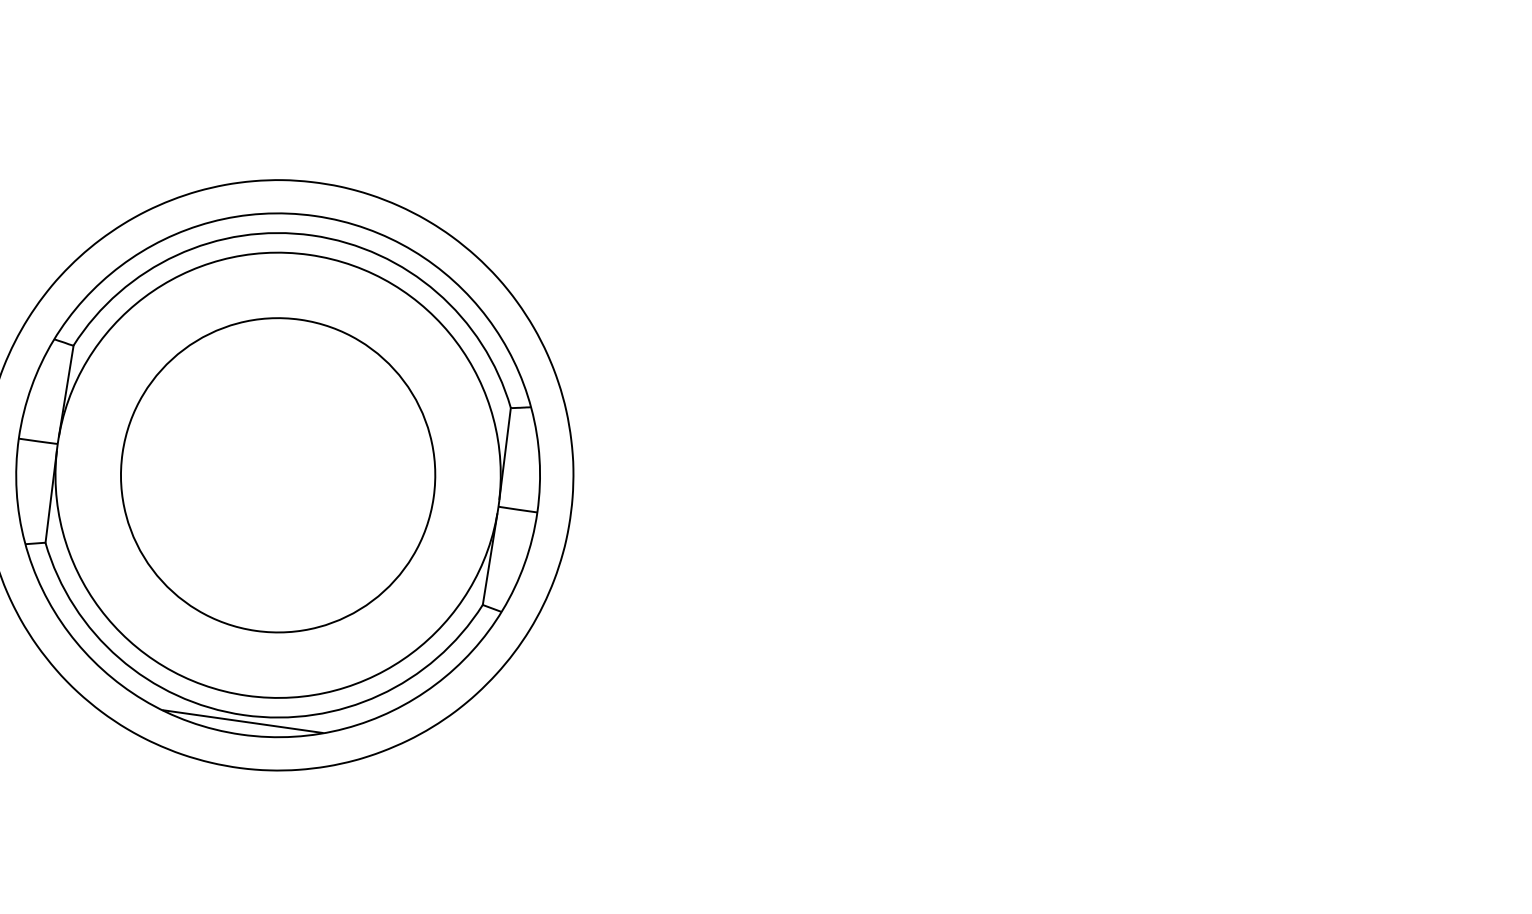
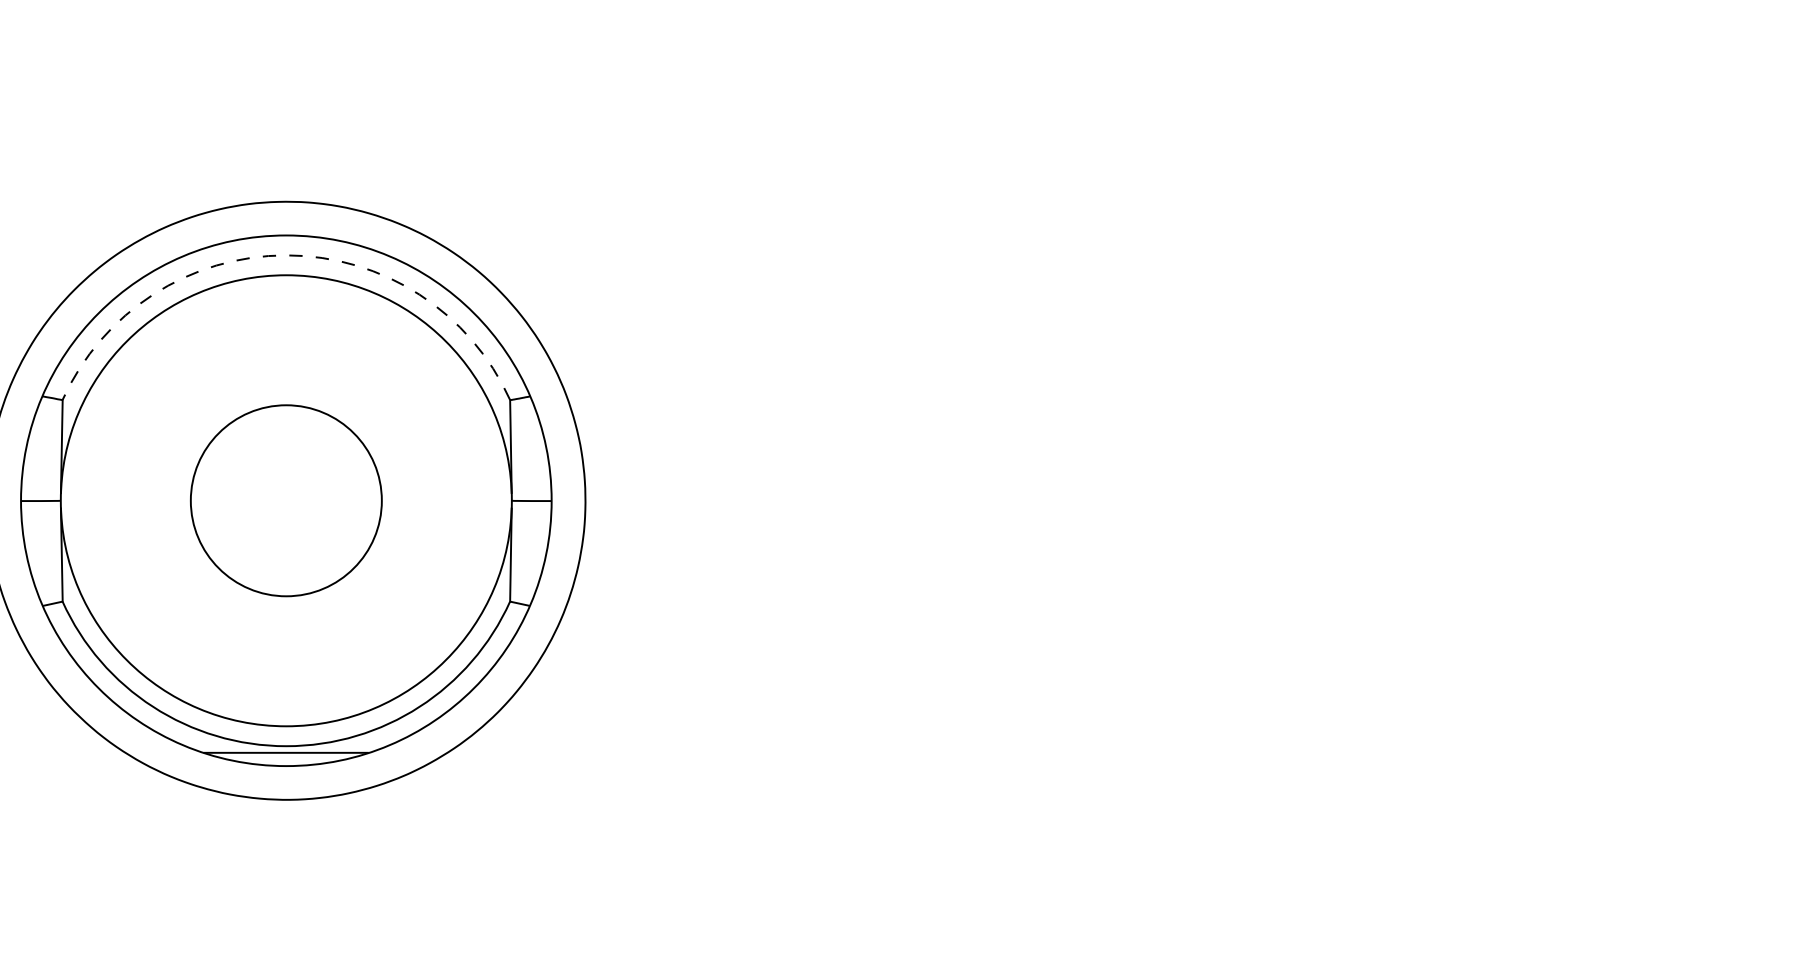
arc: (312, 235) -> (286, 255), solid -> dashed
circle: (278, 475) -> (286, 500), size x0.6

